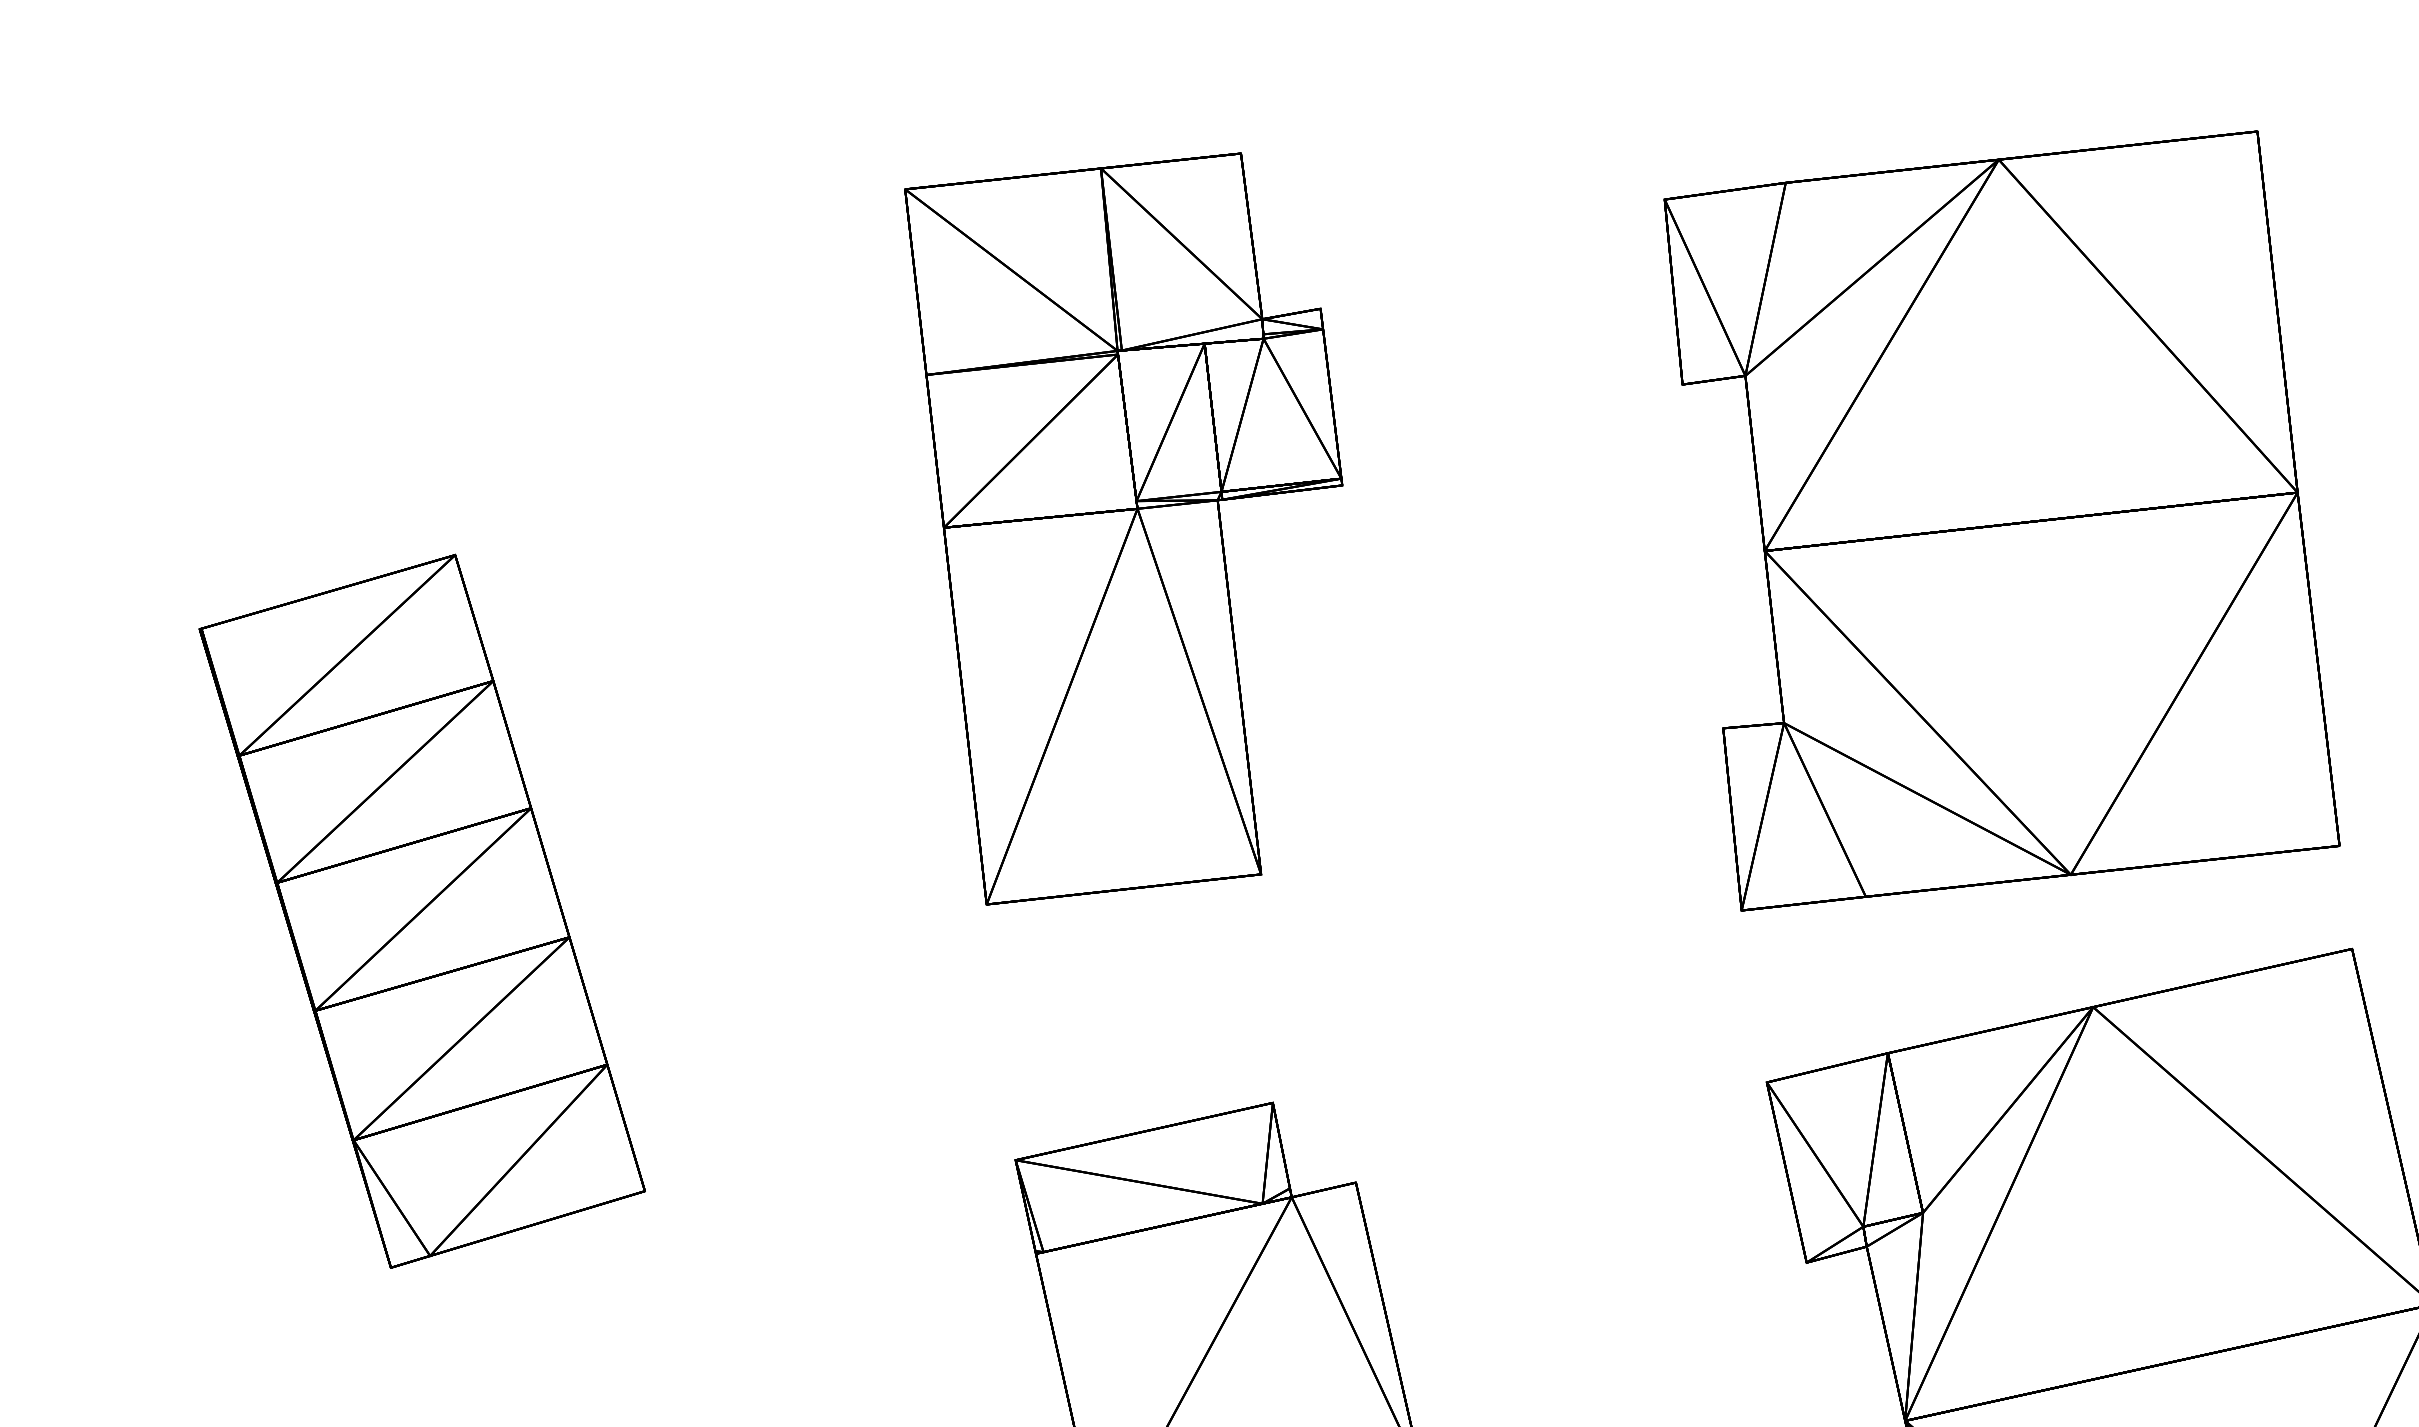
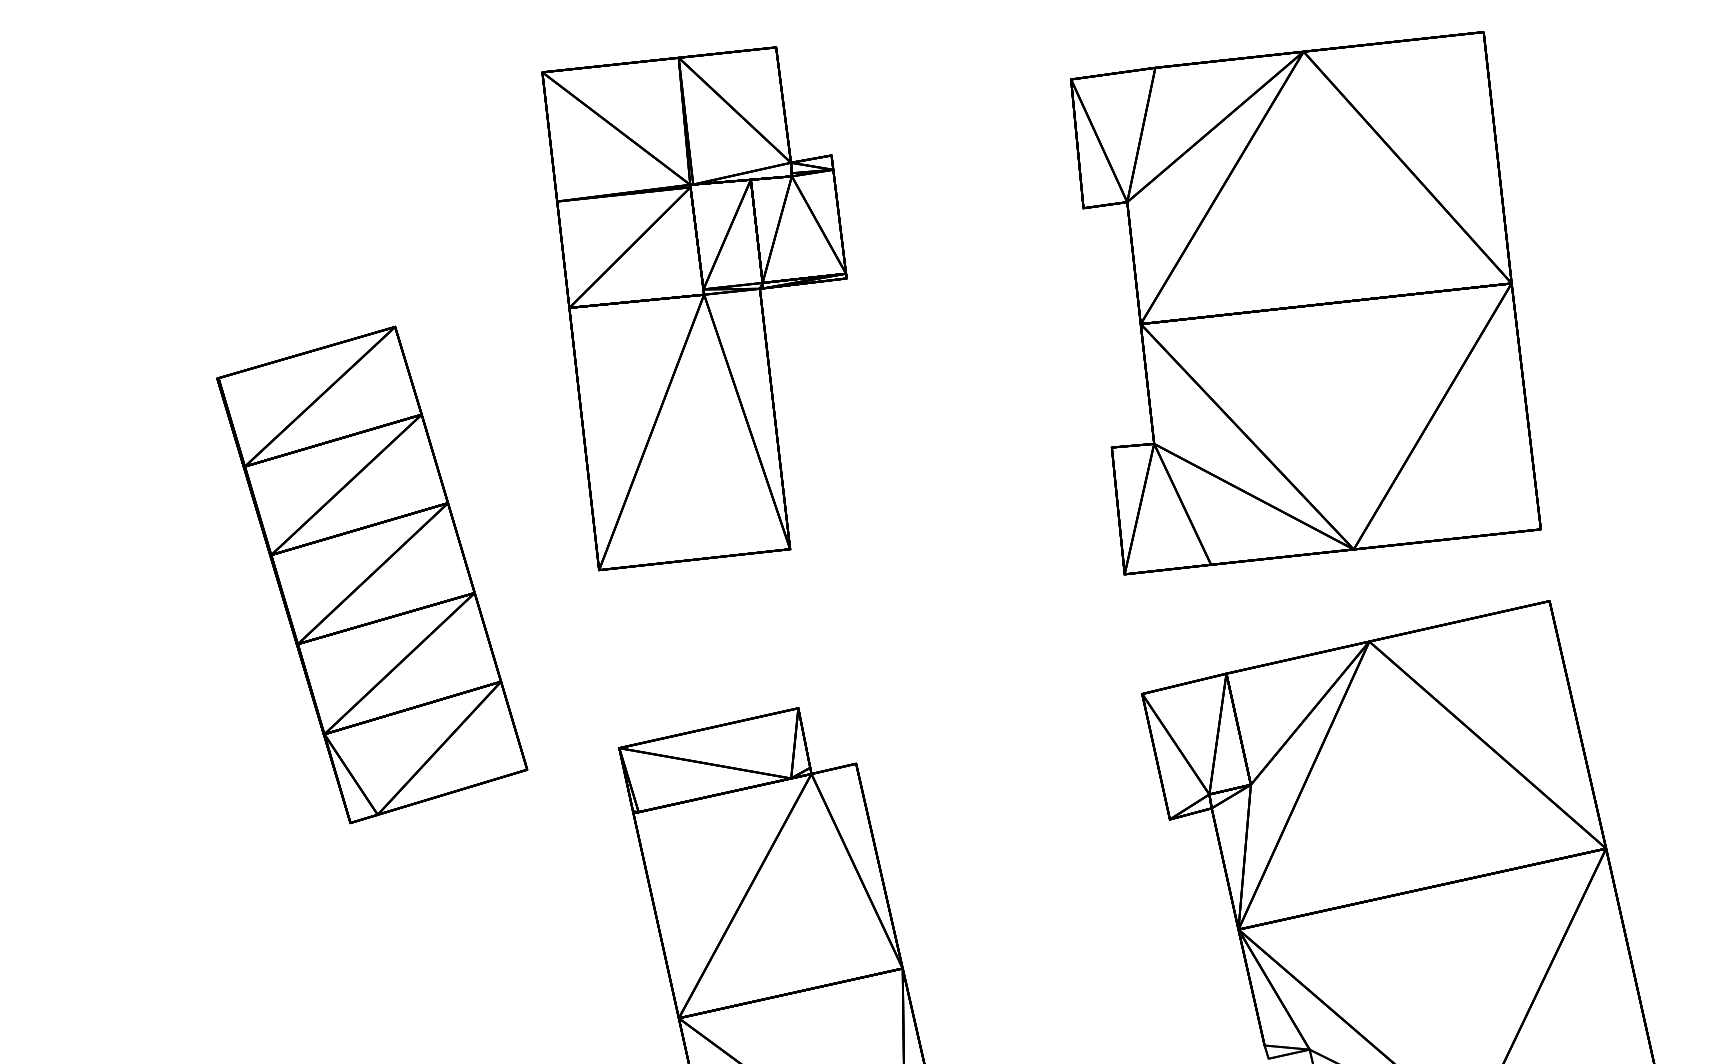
part: (422, 910) -> (372, 574), moved

